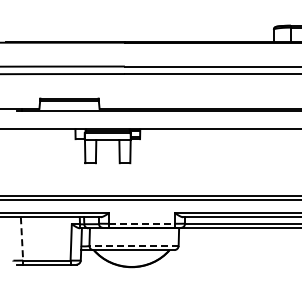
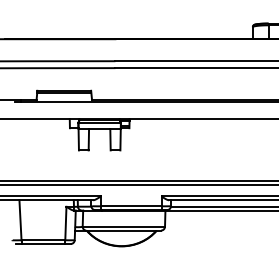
line: (141, 223) -> (130, 206), dashed -> solid
line: (22, 238) -> (20, 219), dashed -> solid
line: (134, 245) -> (124, 226), dashed -> solid

